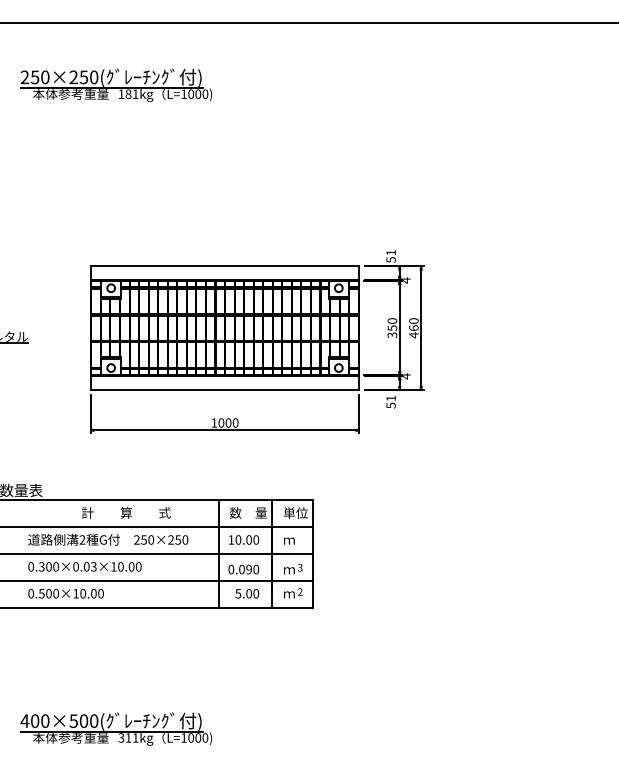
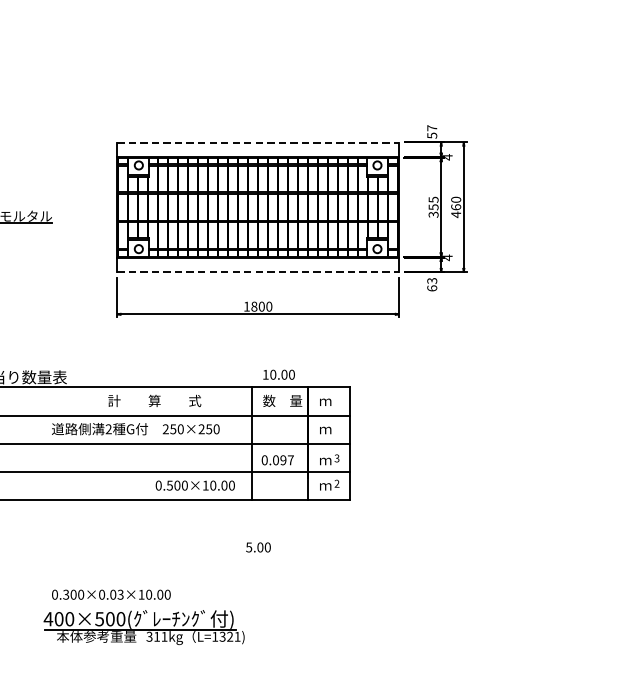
text: (390, 252) -> (431, 127), 51 -> 57
line: (225, 266) -> (258, 142), solid -> dashed
text: (392, 320) -> (433, 199), 350 -> 355
line: (225, 389) -> (258, 271), solid -> dashed
text: (390, 401) -> (431, 284), 51 -> 63
text: (221, 423) -> (254, 307), 1000 -> 1800
text: (295, 512) -> (332, 400), 単位 -> ｍ
text: (244, 539) -> (279, 374), moved
text: (84, 566) -> (110, 594), moved
text: (256, 569) -> (291, 460), 0.090 -> 0.097
text: (65, 593) -> (194, 485), moved
text: (247, 593) -> (258, 547), moved
text: (198, 737) -> (230, 636), L=1000) -> L=1321)

